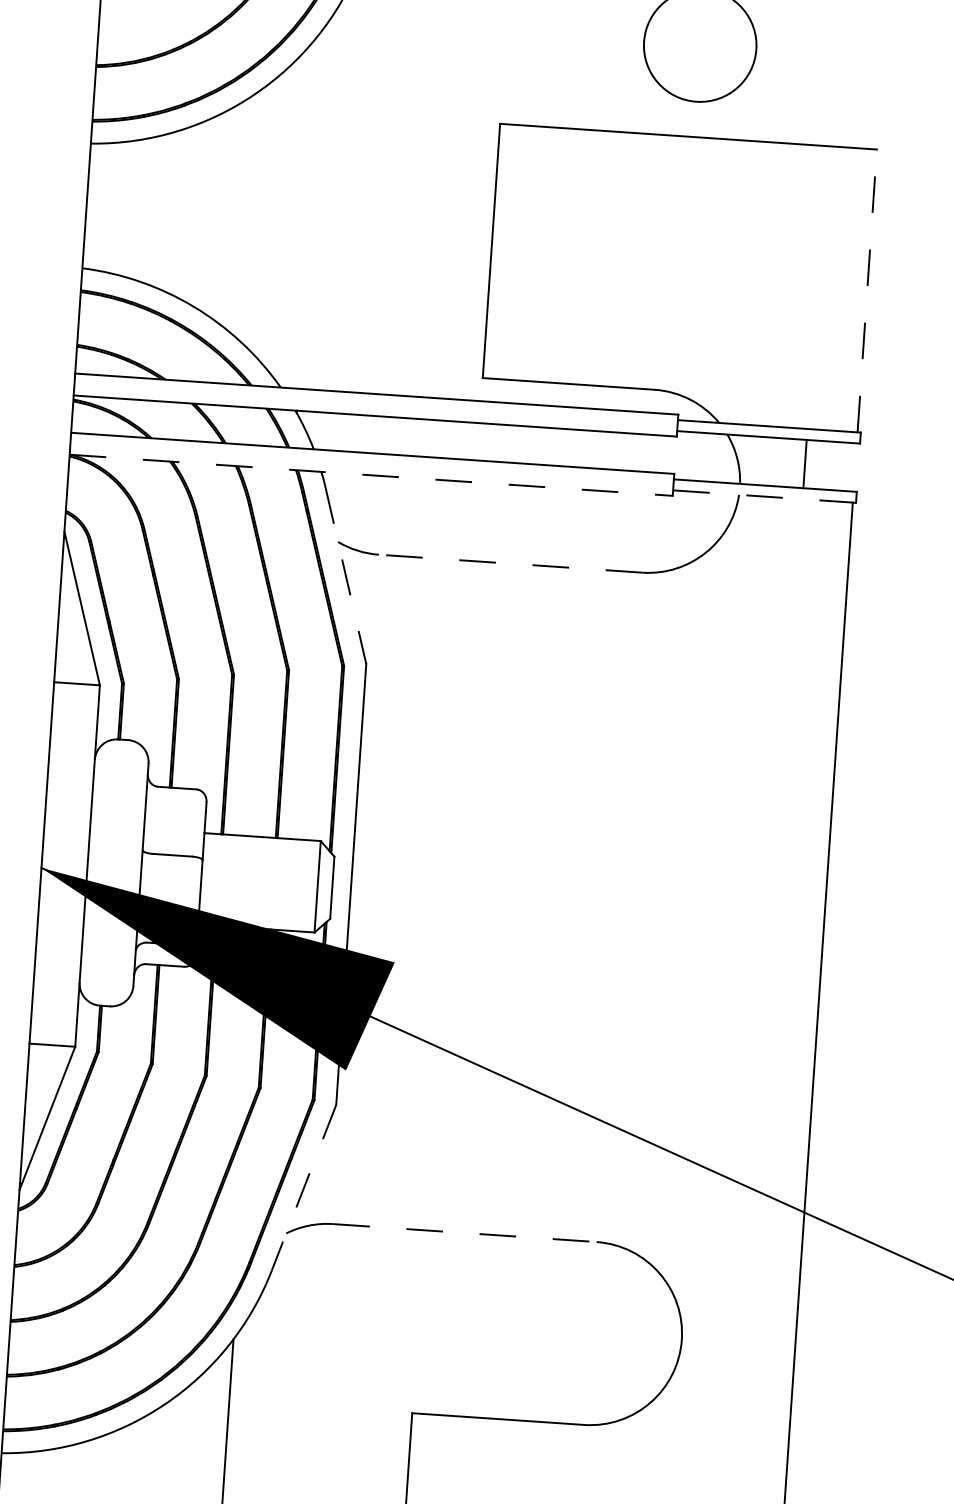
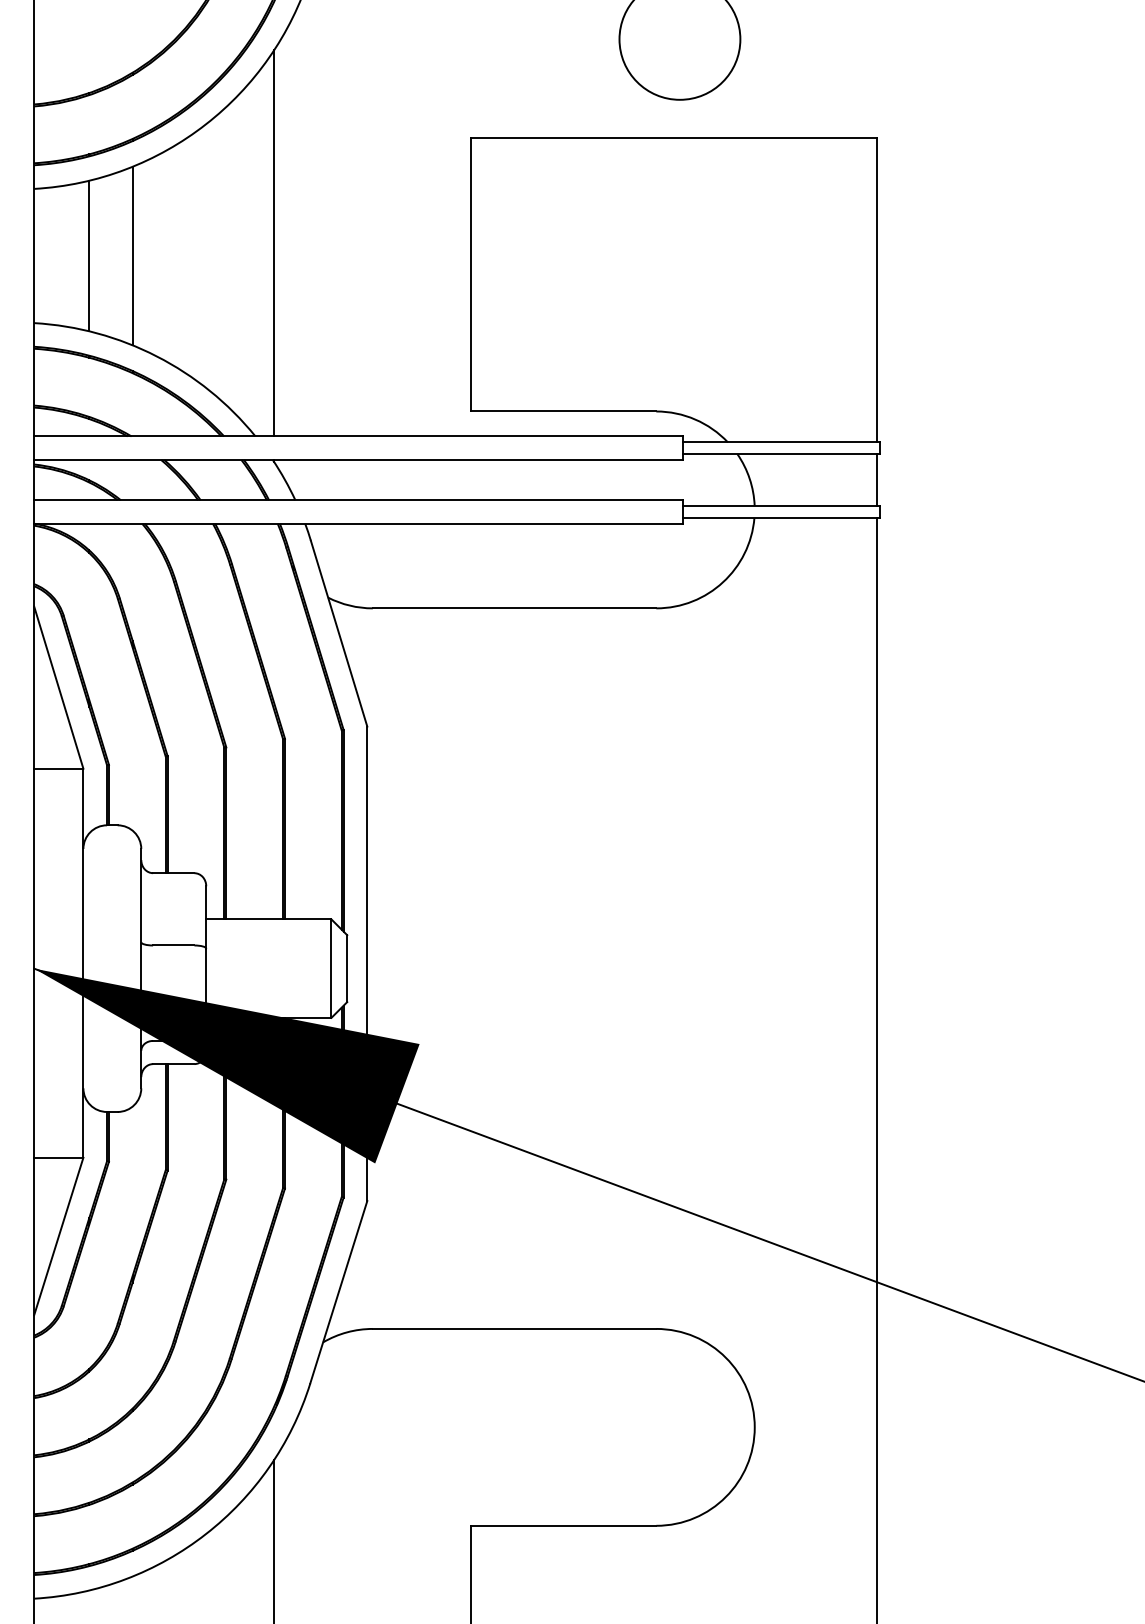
line: (138, 208) -> (89, 255), added
line: (310, 208) -> (274, 242), added
line: (177, 211) -> (132, 255), added
line: (866, 290) -> (876, 289), dashed -> solid
line: (804, 464) -> (876, 480), moved
line: (370, 474) -> (358, 523), dashed -> solid
line: (765, 496) -> (782, 517), dashed -> solid
line: (510, 563) -> (514, 608), dashed -> solid
line: (346, 576) -> (339, 634), dashed -> solid
line: (303, 1188) -> (338, 1292), dashed -> solid
line: (464, 1232) -> (514, 1328), dashed -> solid

